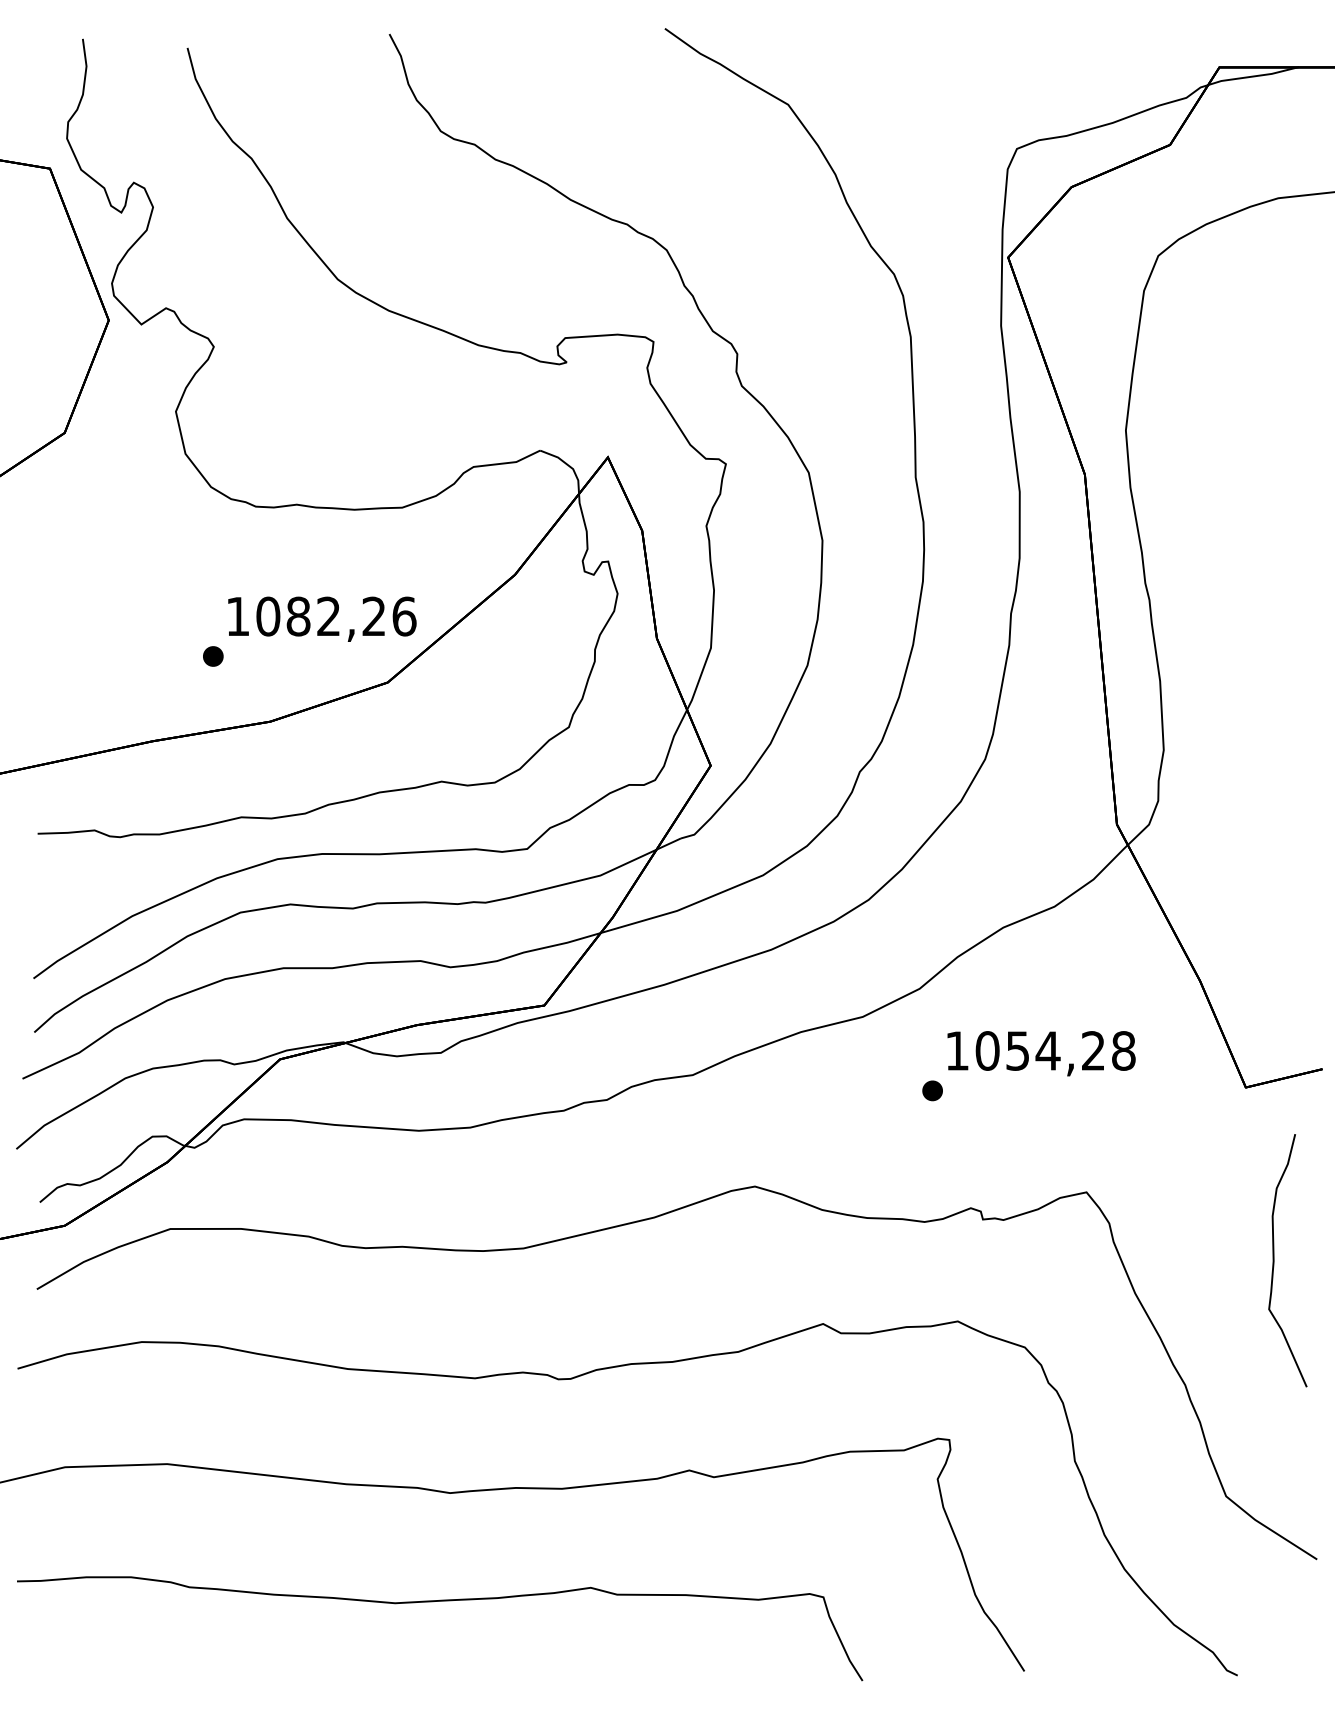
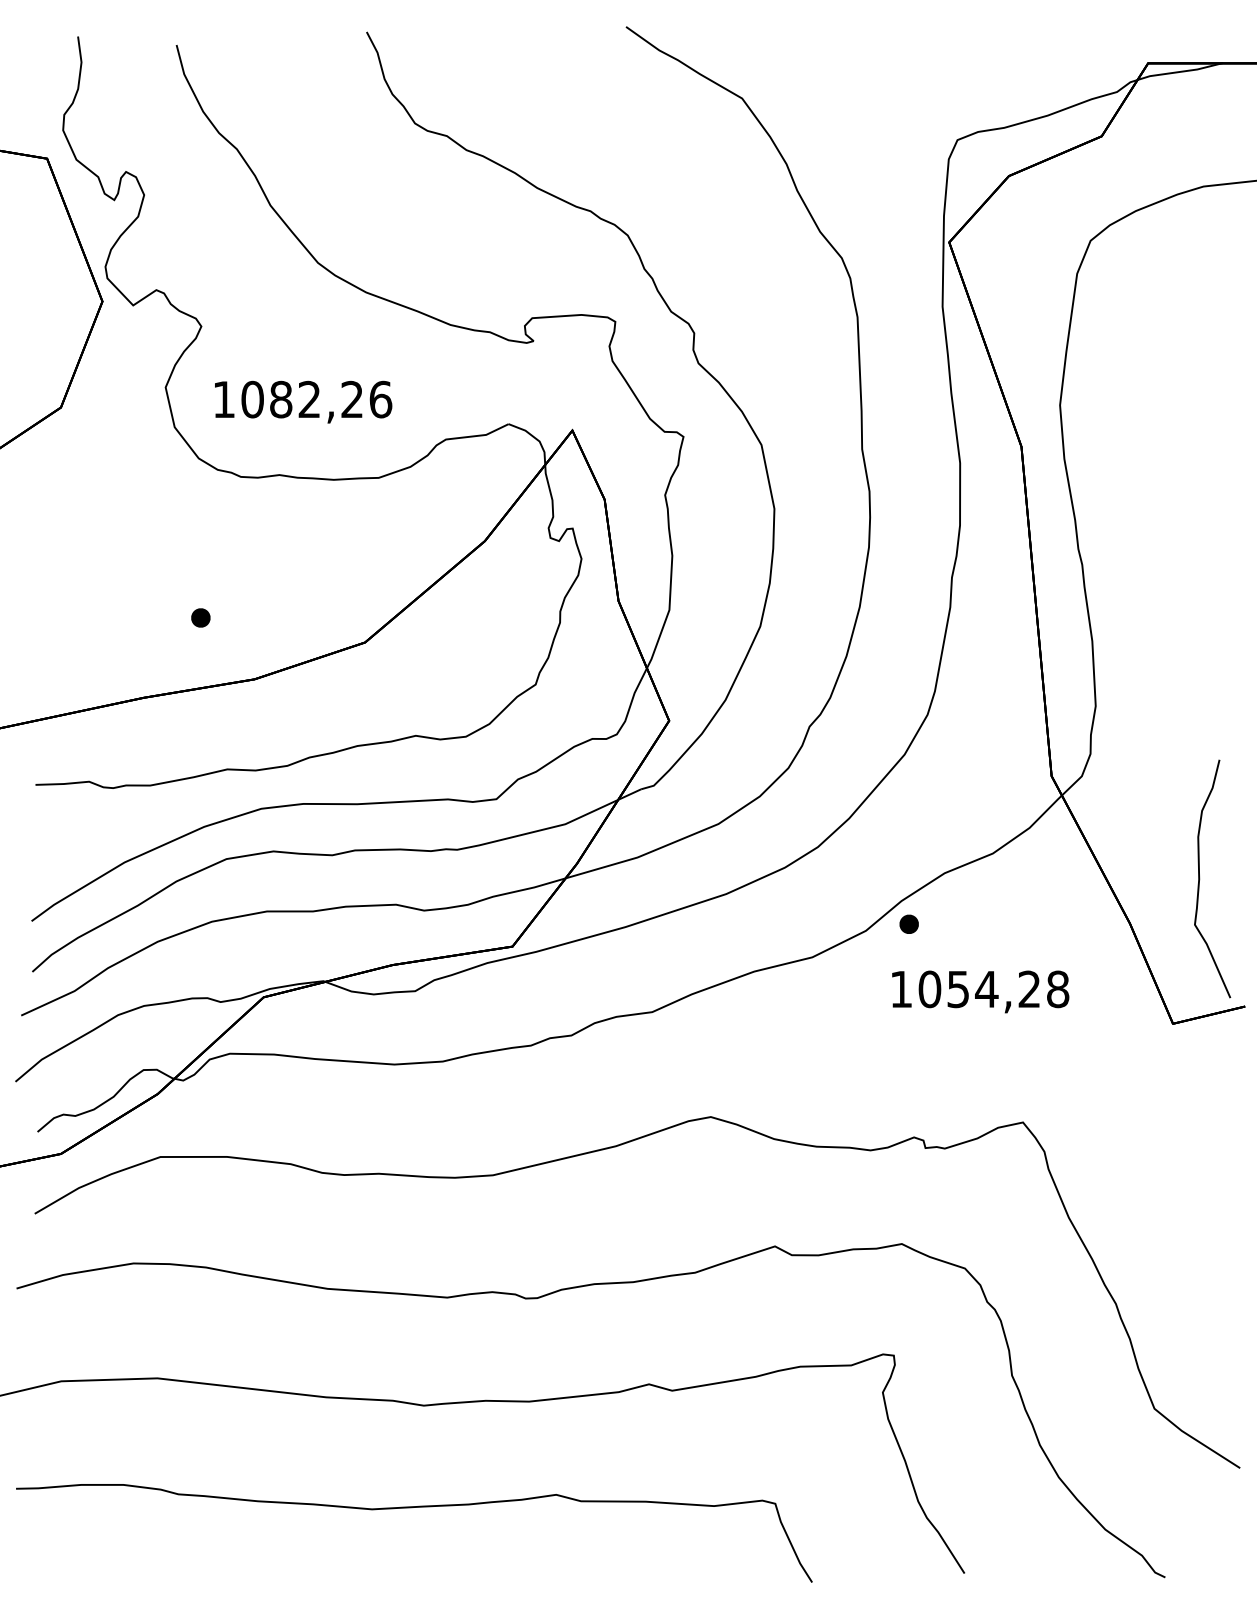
text: (322, 618) -> (303, 401), moved
part: (932, 1090) -> (909, 923), moved
curve: (1274, 1260) -> (1199, 878), moved

